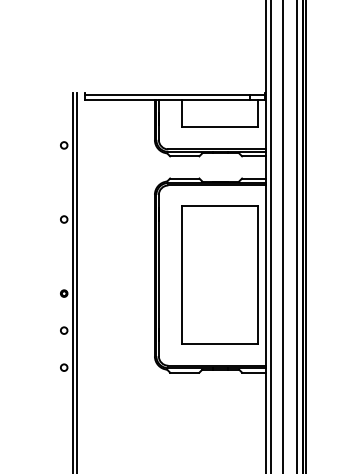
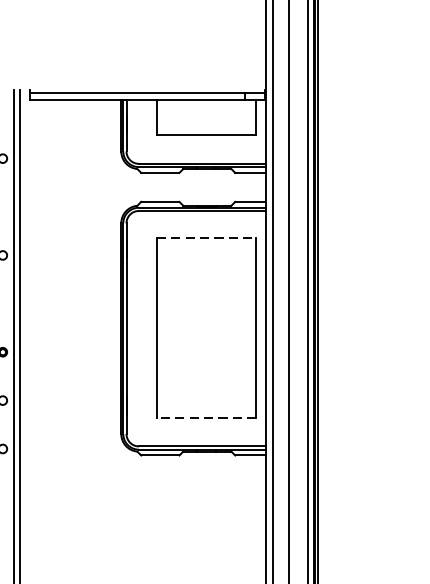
line: (220, 205) -> (207, 237), solid -> dashed
line: (219, 343) -> (205, 417), solid -> dashed

